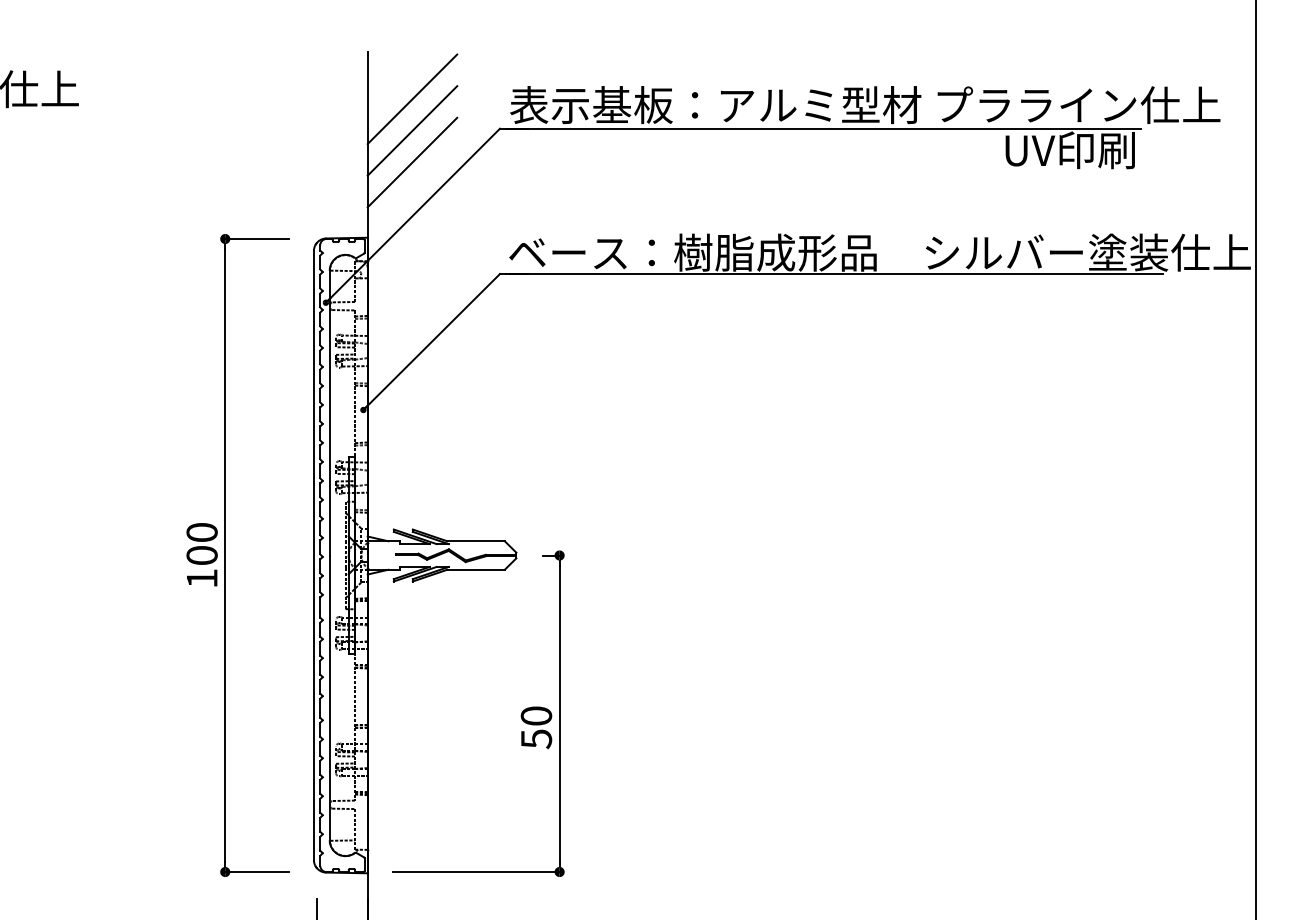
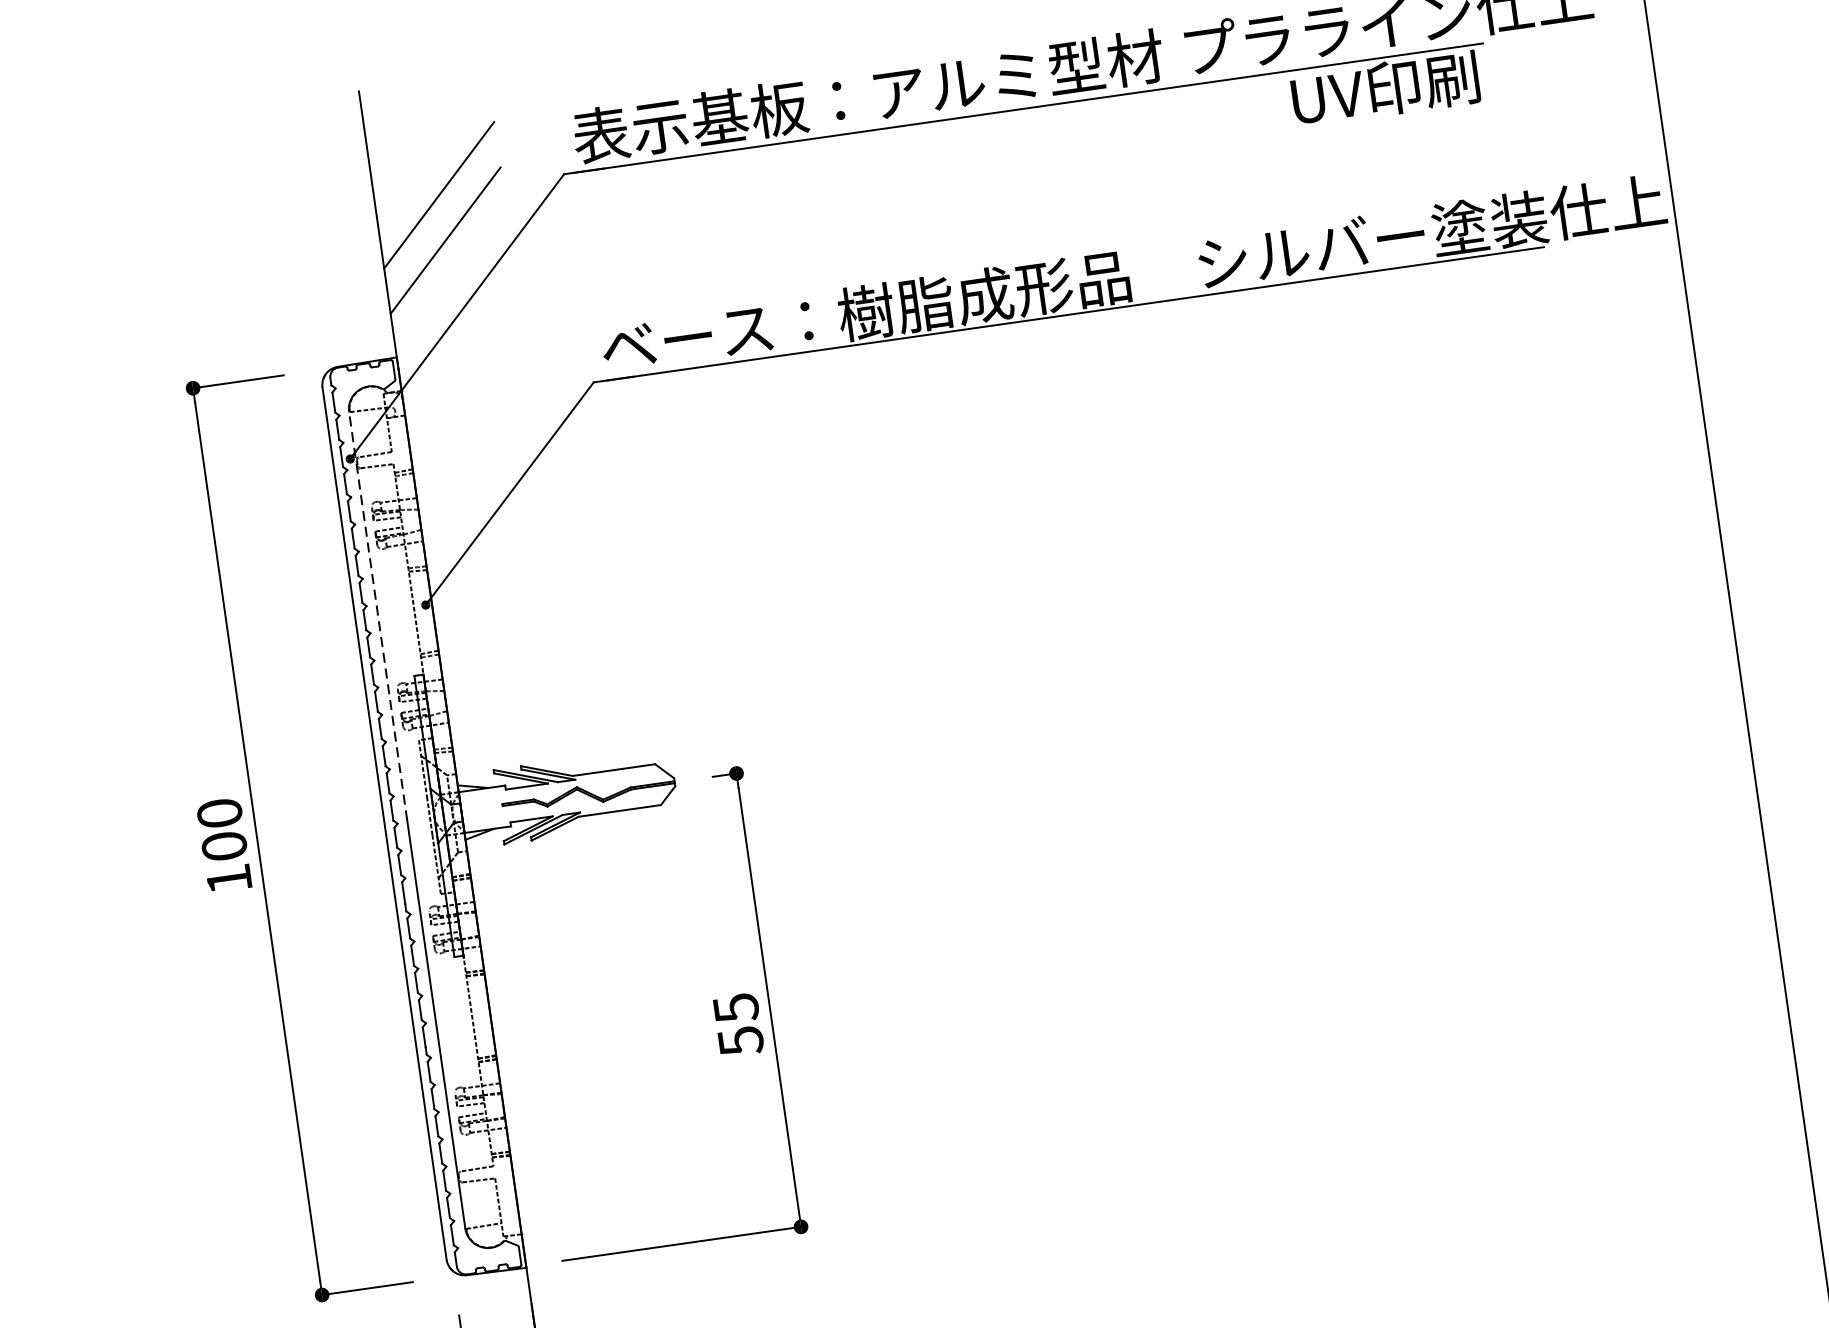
line: (412, 99) -> (432, 150), removed
line: (329, 412) -> (377, 615), solid -> dashed
text: (536, 716) -> (736, 1008), 50 -> 55

